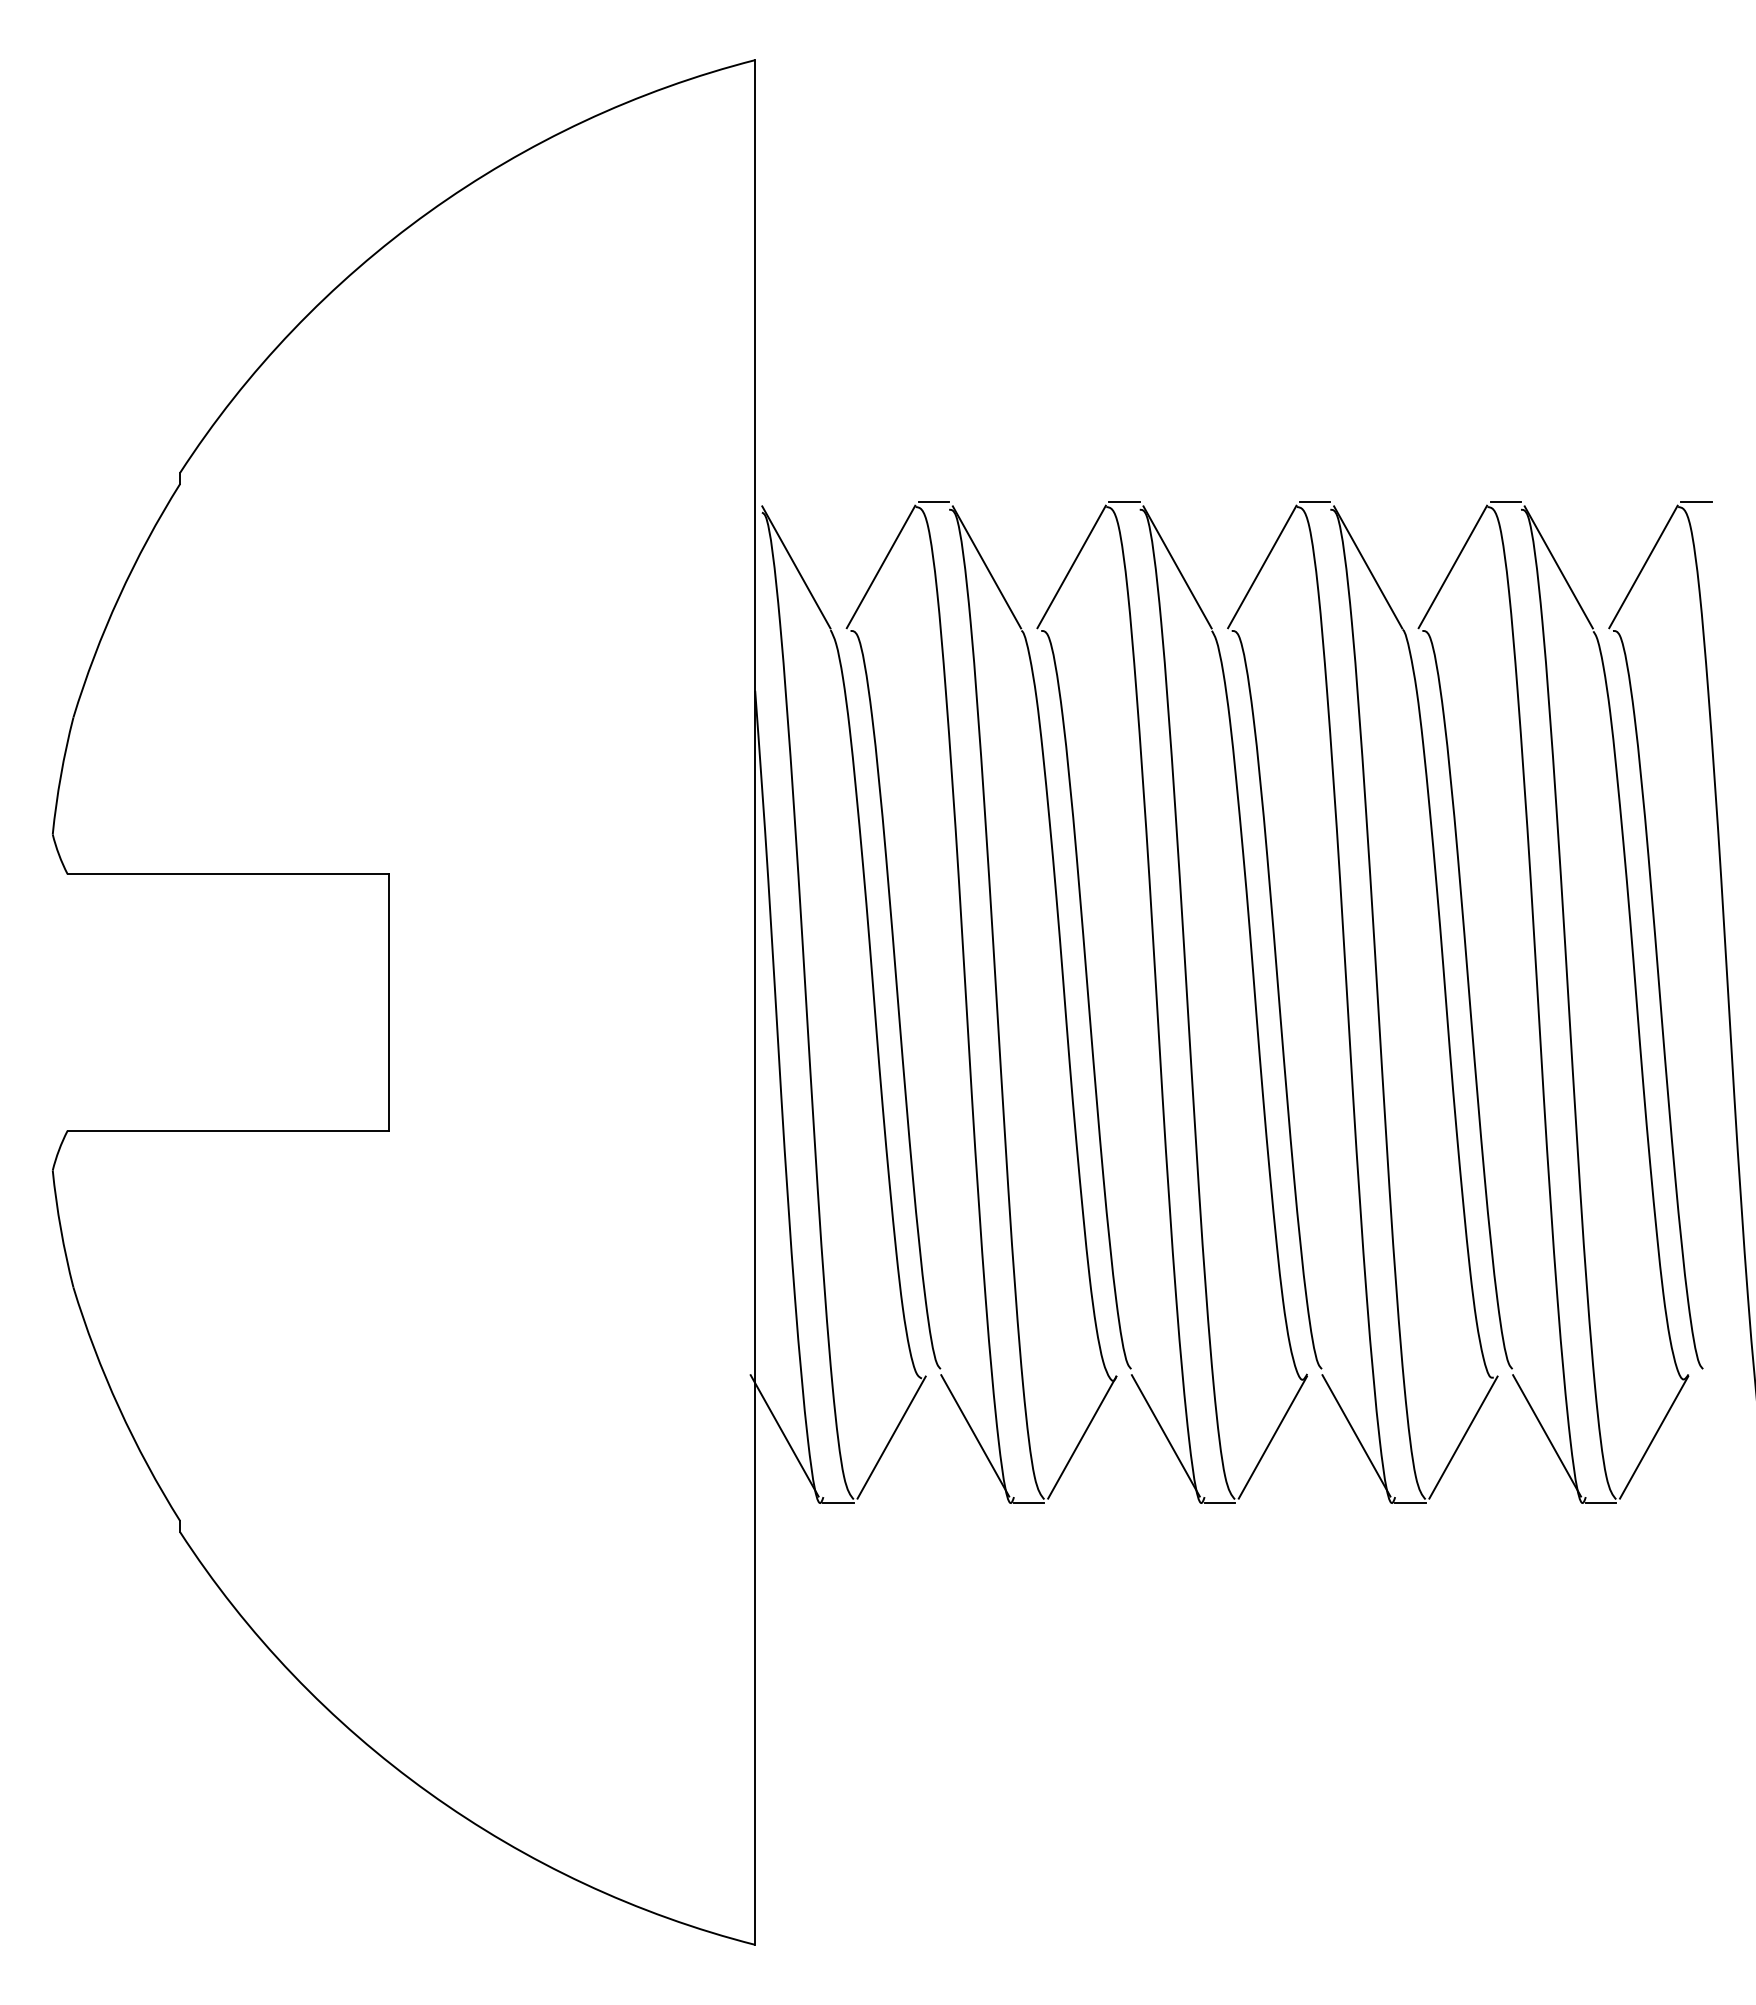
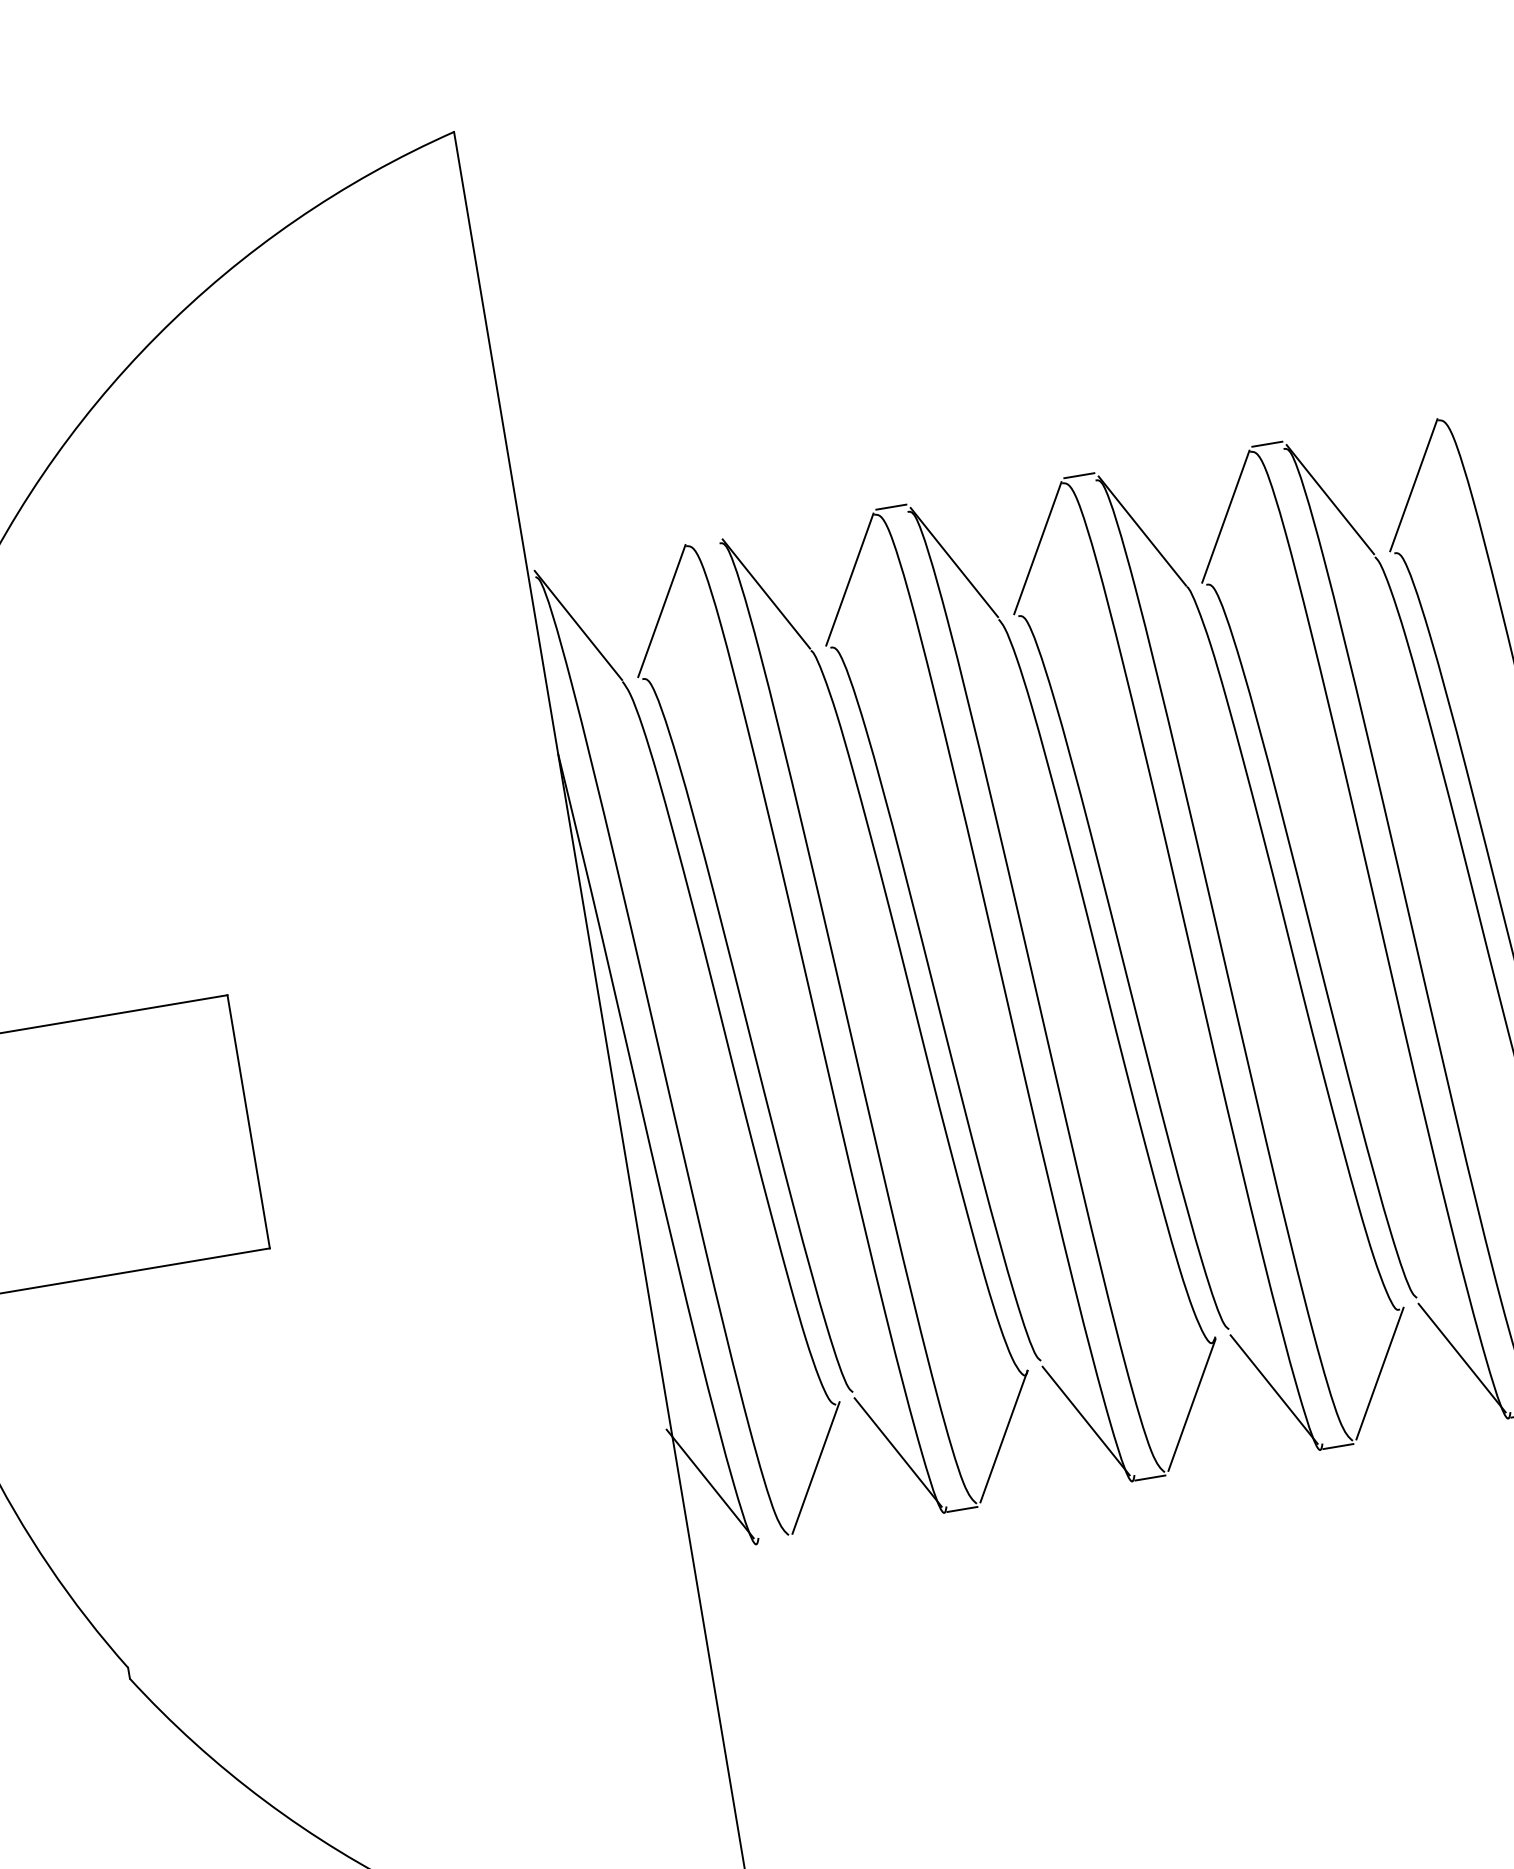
line: (933, 502) -> (702, 538), removed
line: (1696, 502) -> (1455, 412), removed
line: (838, 1502) -> (774, 1540), removed

